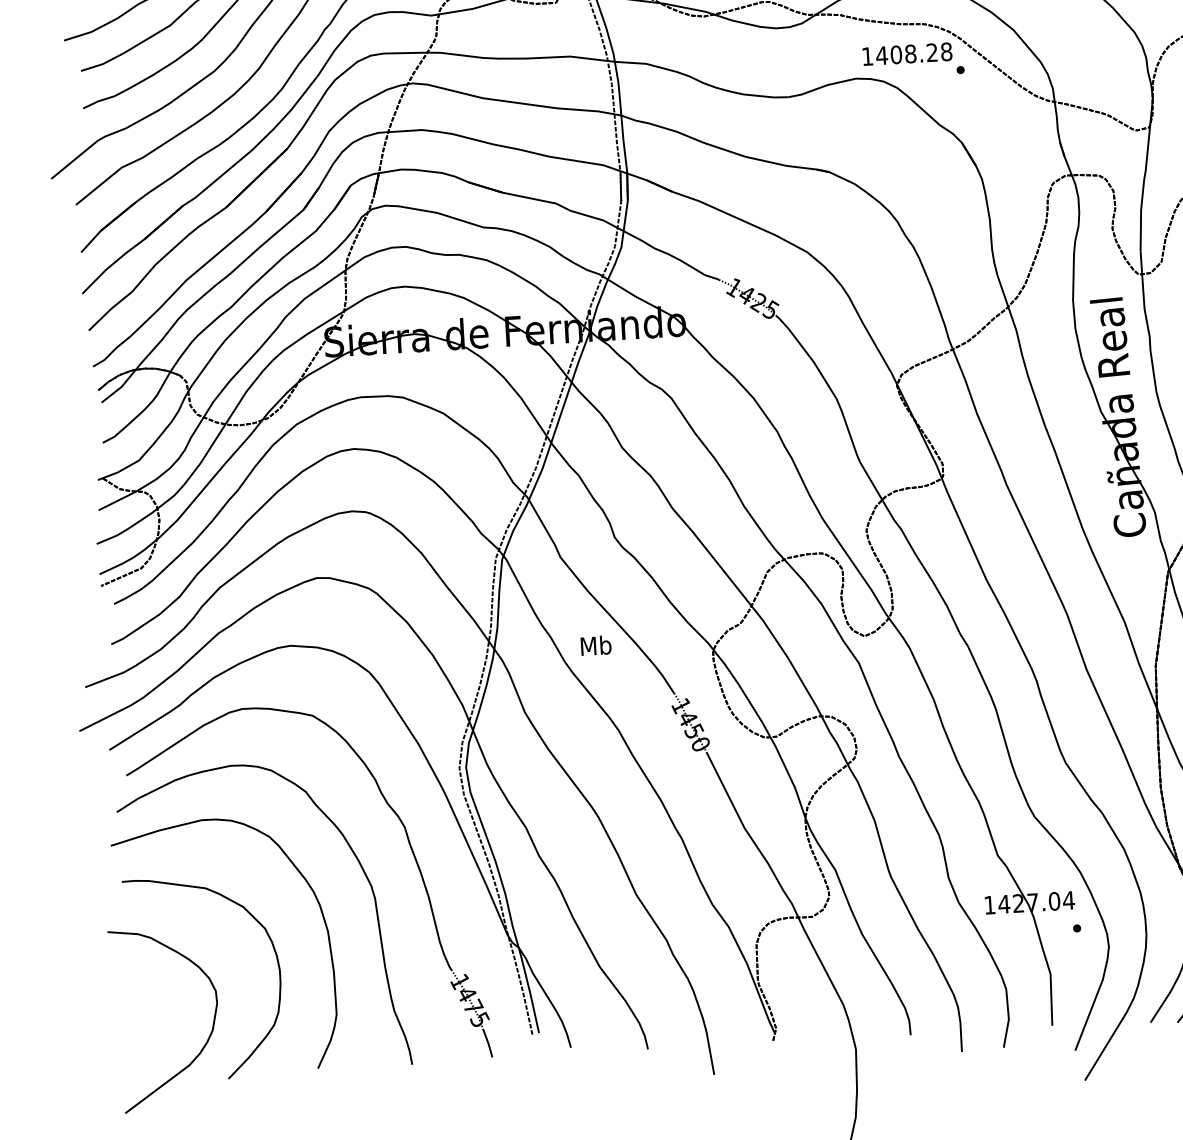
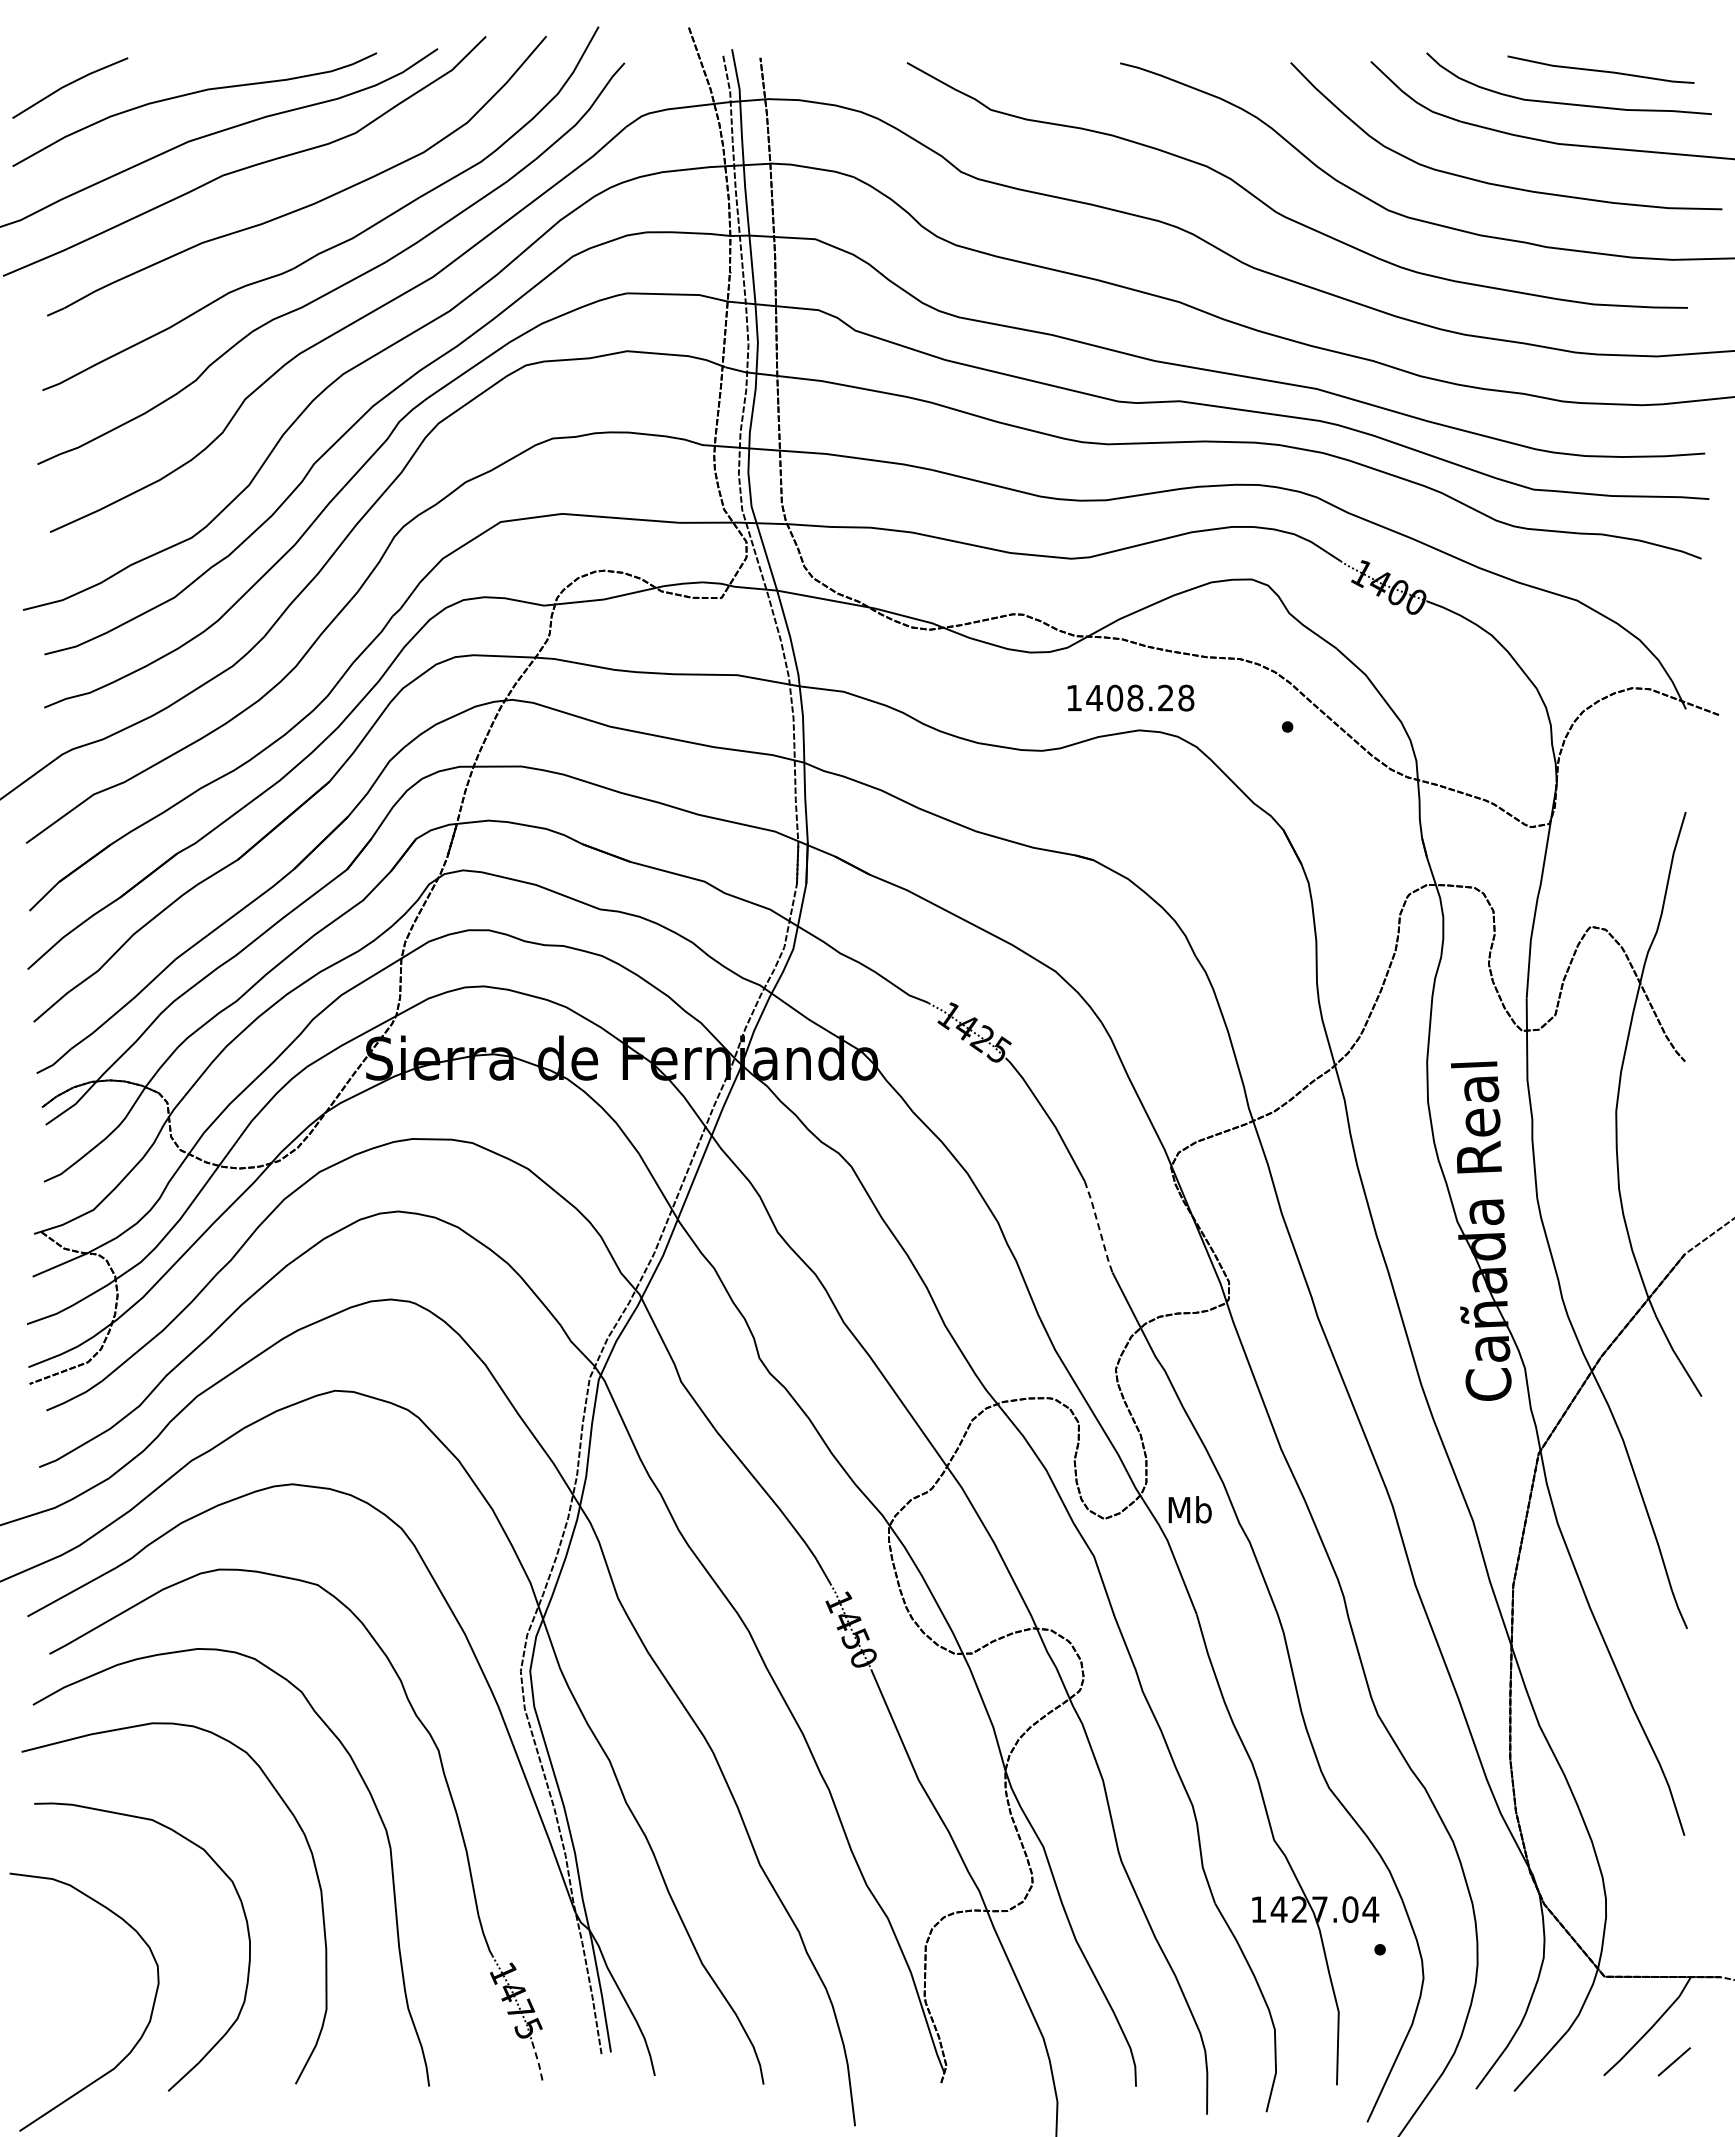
text: (907, 53) -> (1130, 697), moved
line: (848, 430) -> (1098, 1227), solid -> dashed
text: (595, 645) -> (1189, 1509), moved
line: (488, 1043) -> (538, 2062), solid -> dashed

